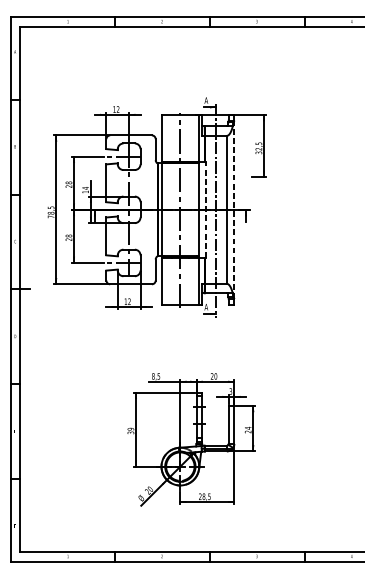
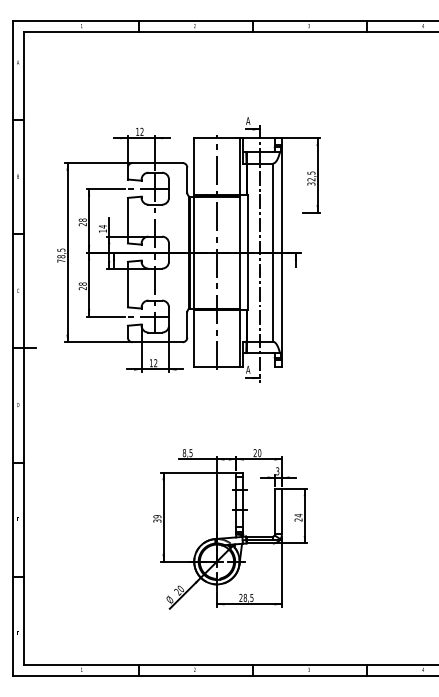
line: (206, 209) -> (248, 252), dashed -> solid
line: (234, 209) -> (282, 252), dashed -> solid

